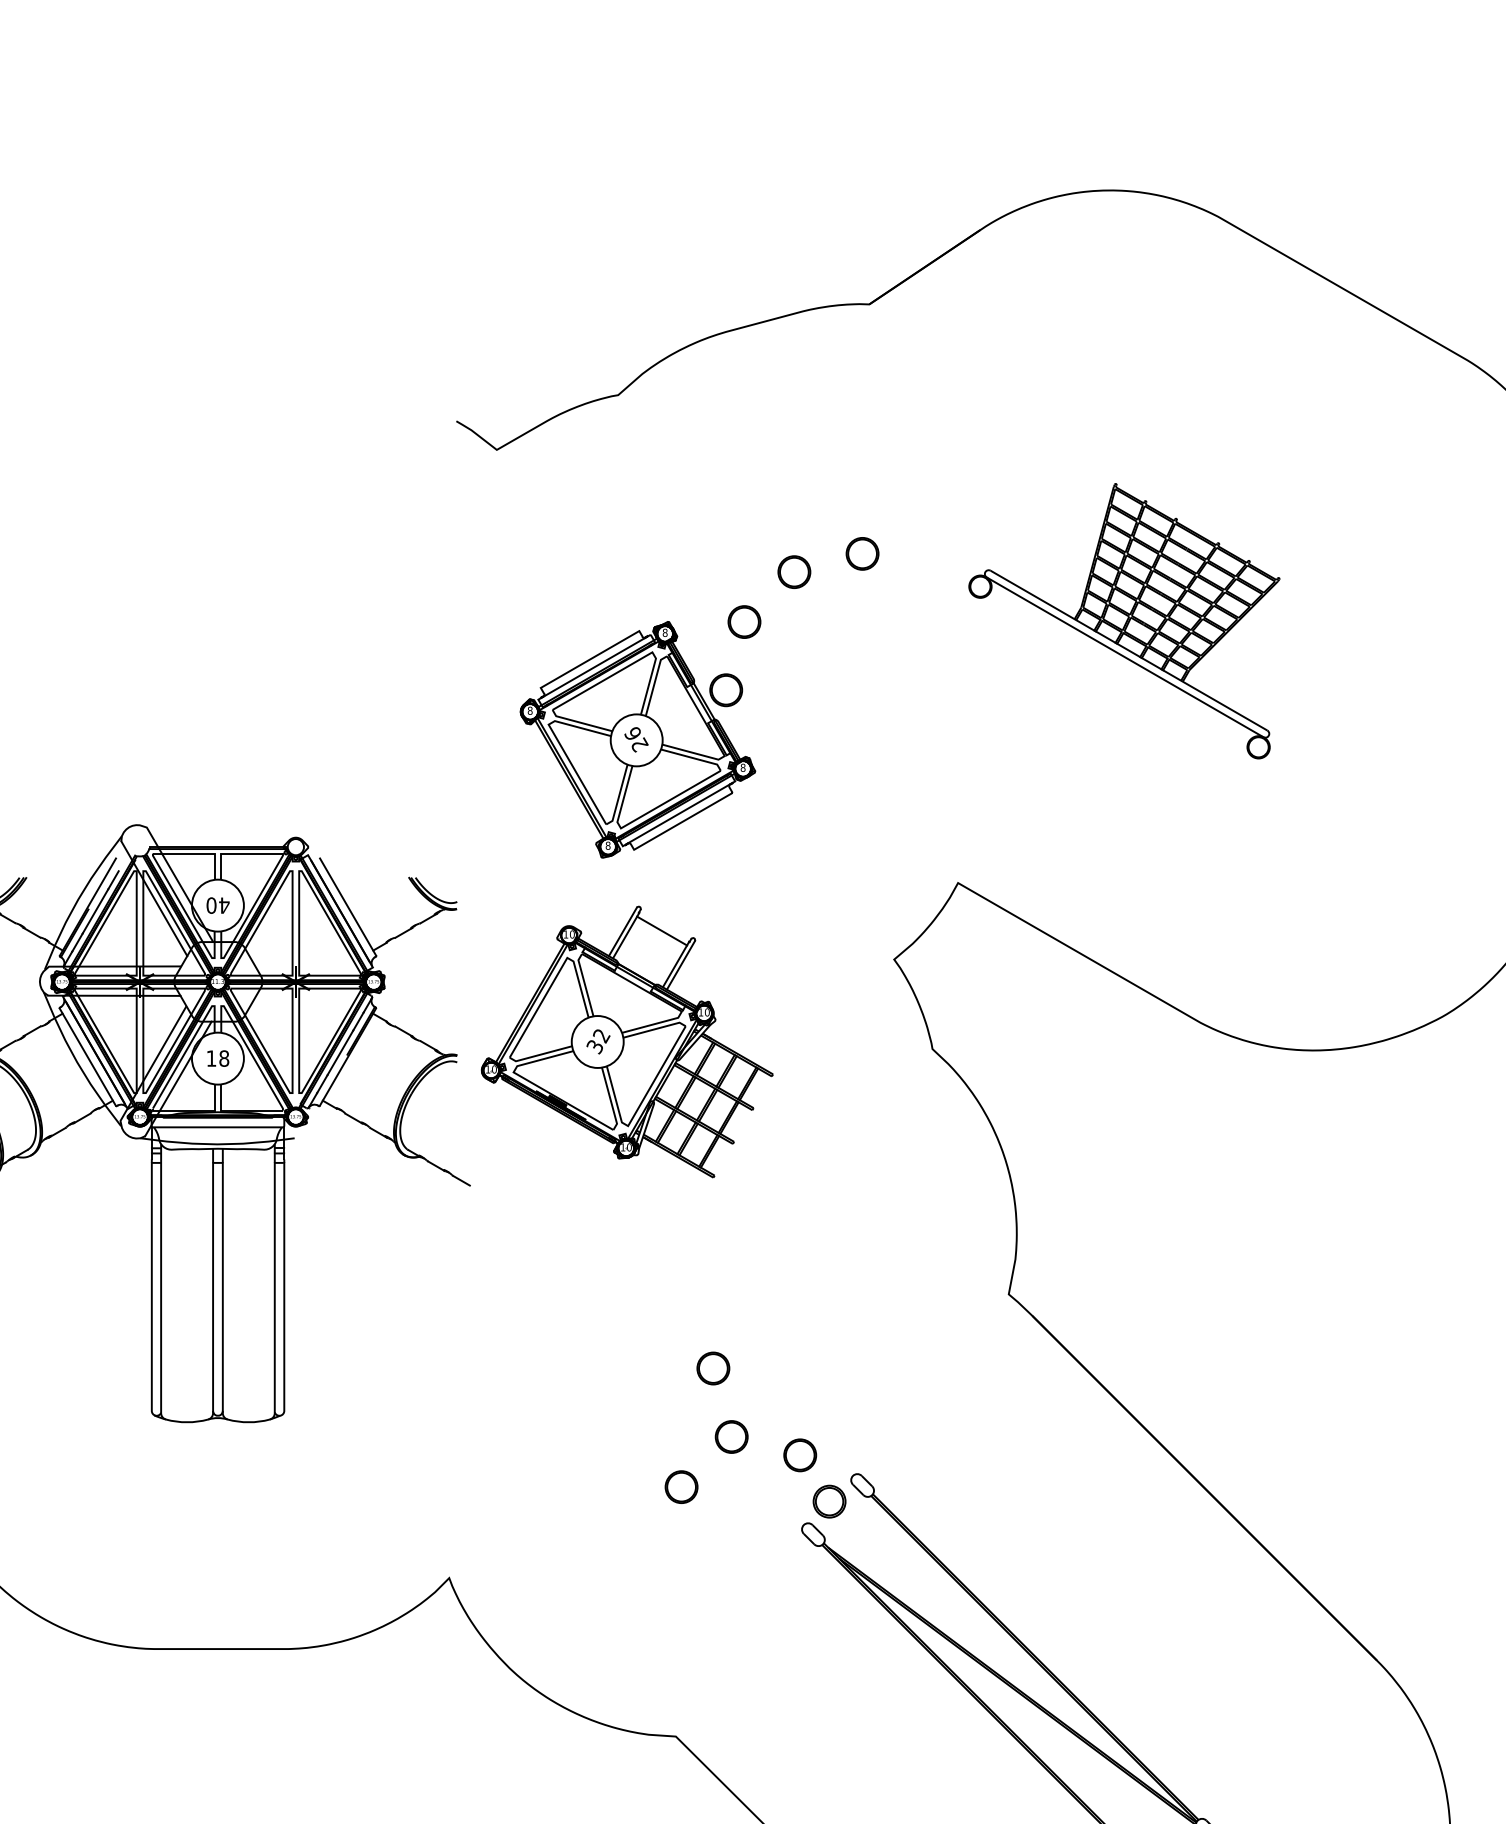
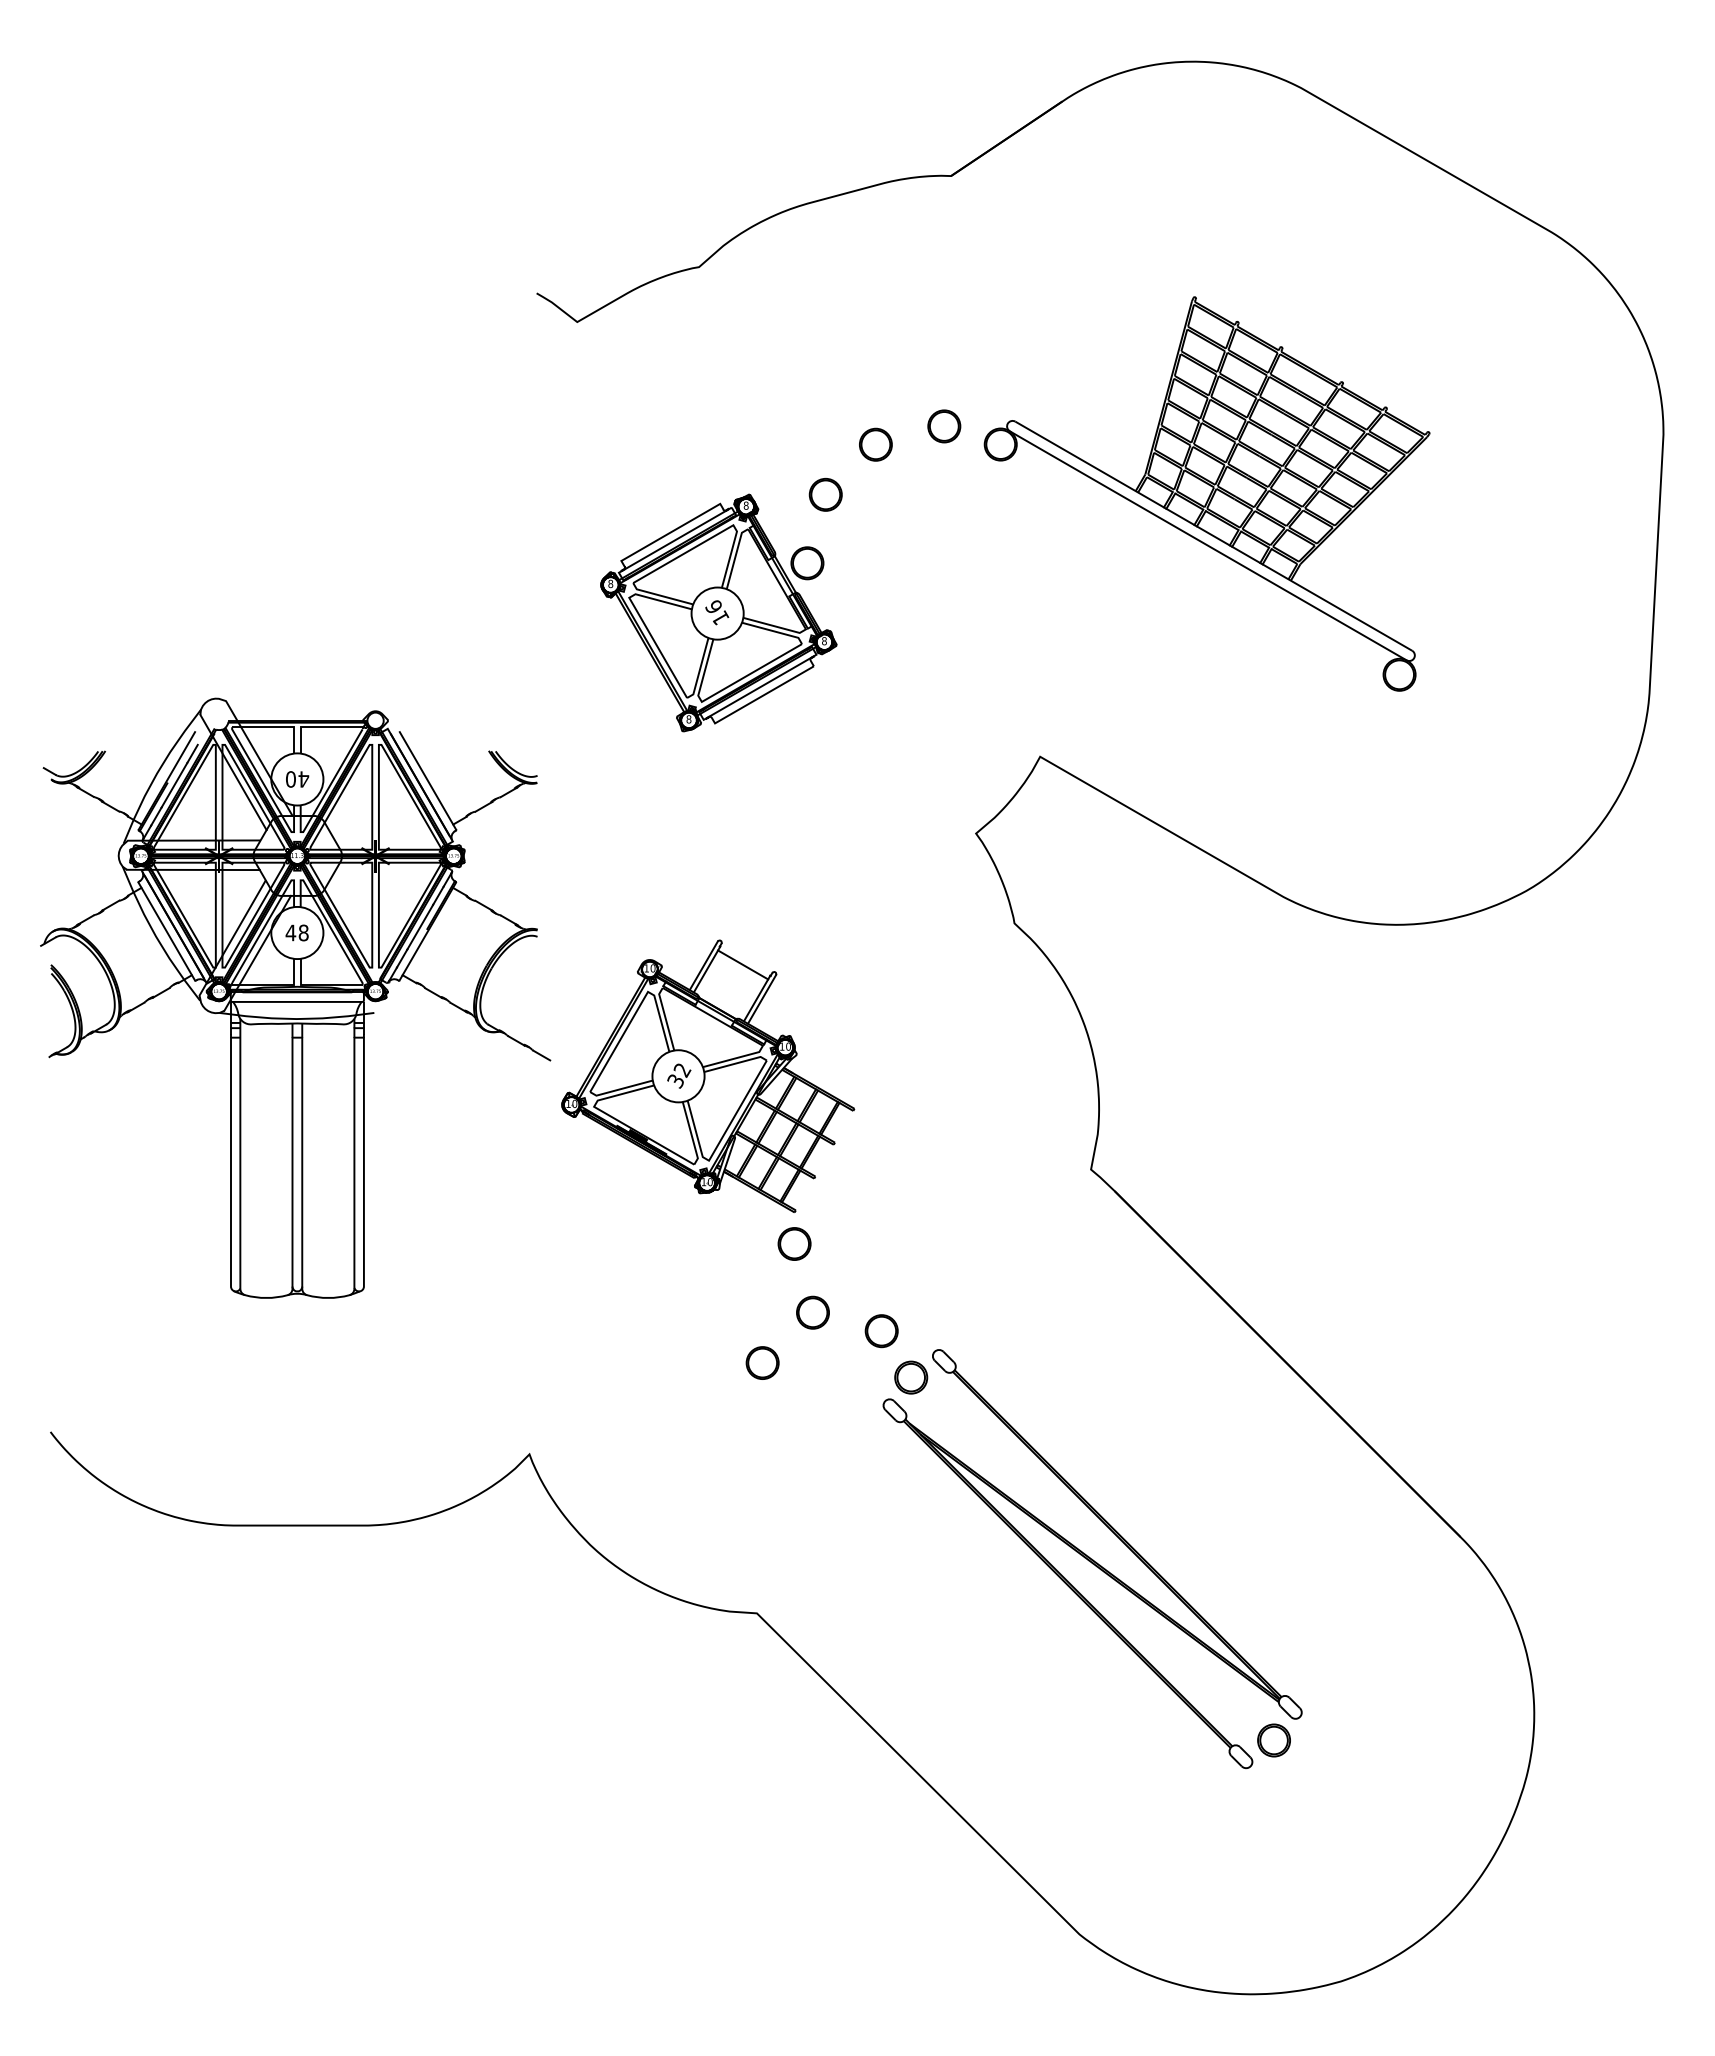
part: (1123, 620) -> (1206, 493), size x1.43
text: (639, 744) -> (720, 617), 26 -> 16
part: (627, 1041) -> (708, 1075), moved
text: (211, 1058) -> (290, 932), 18 -> 48

